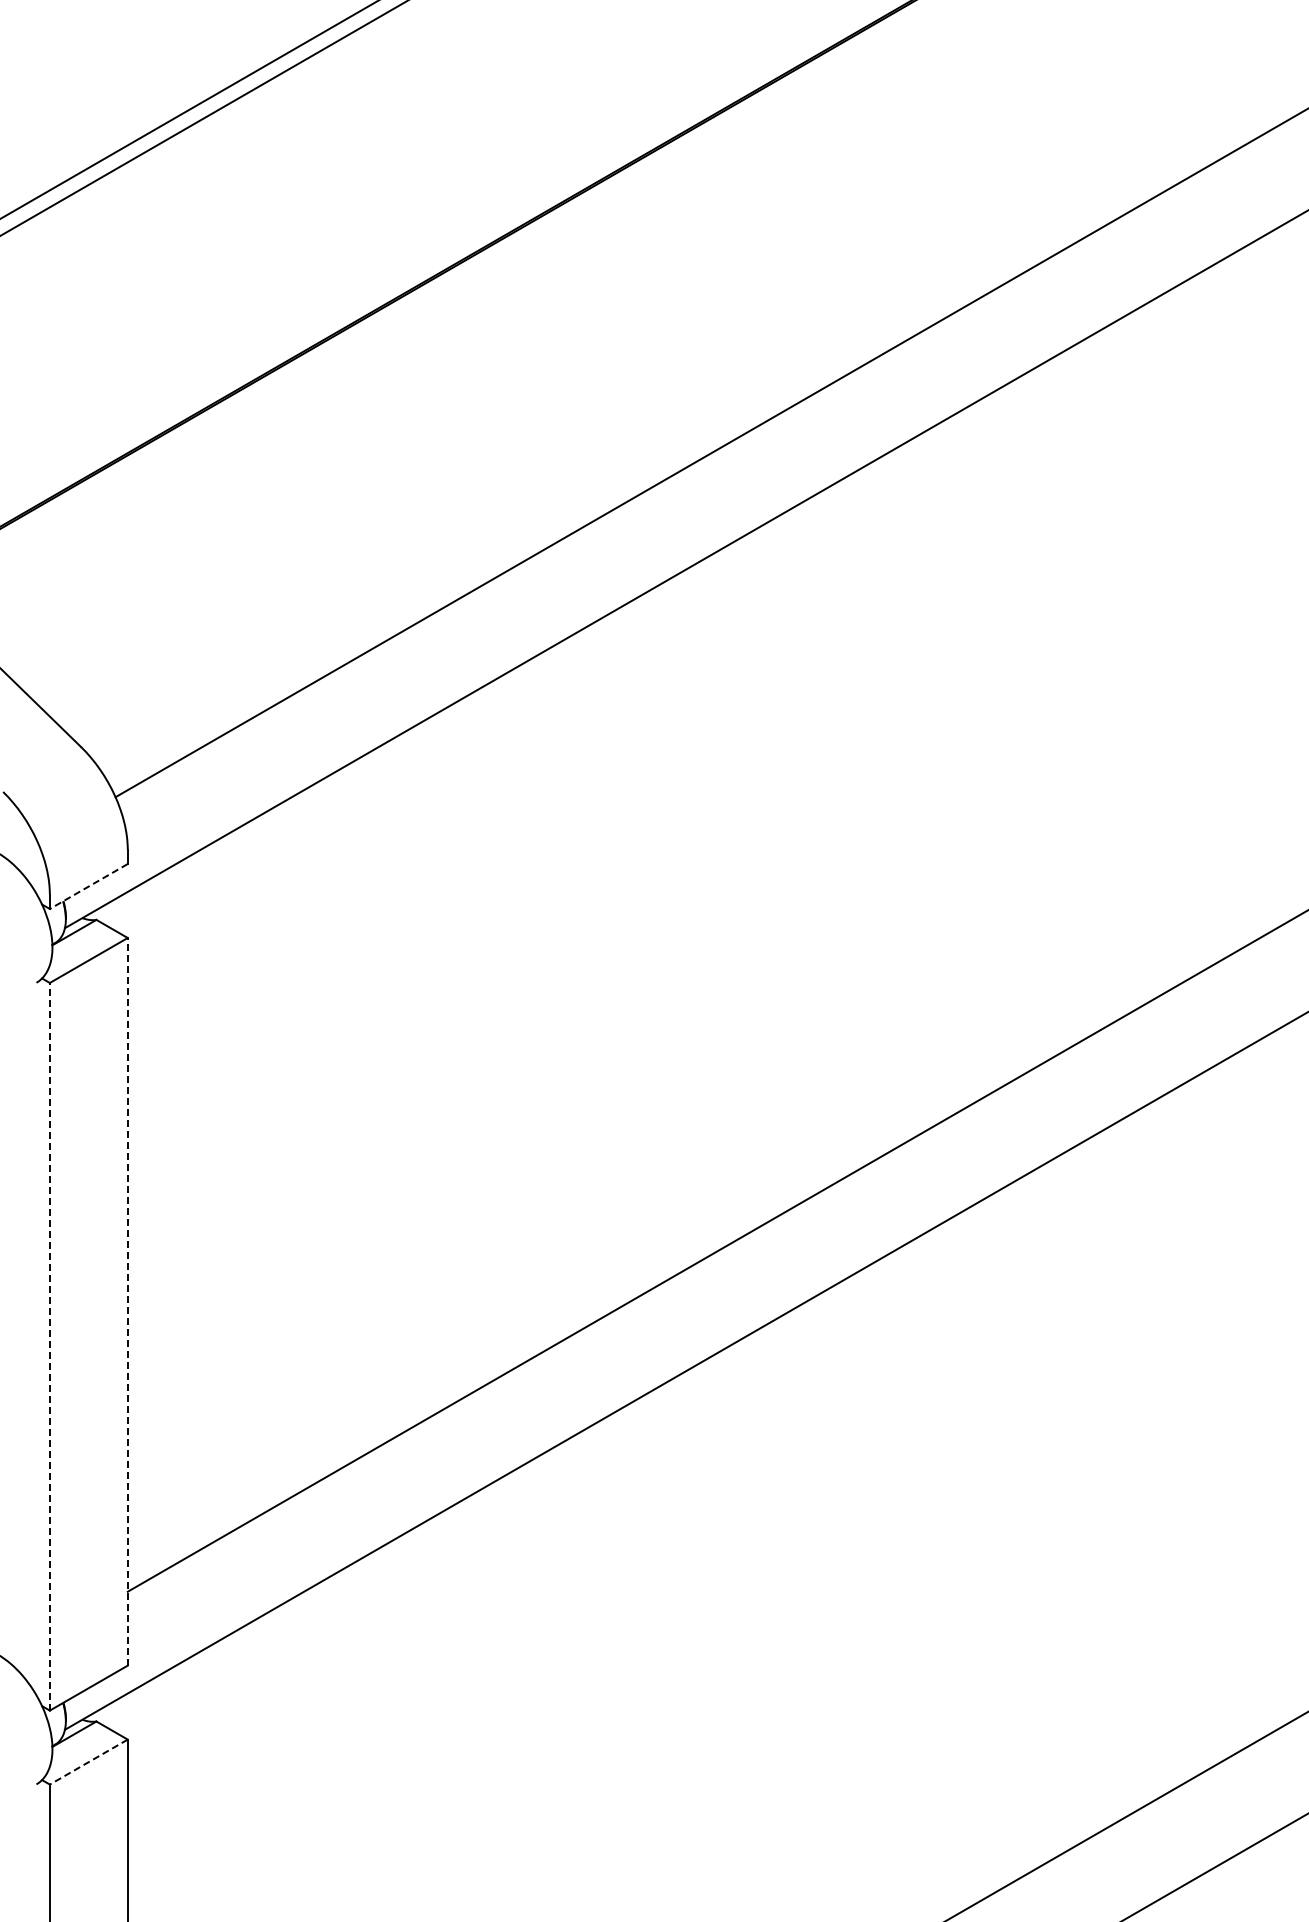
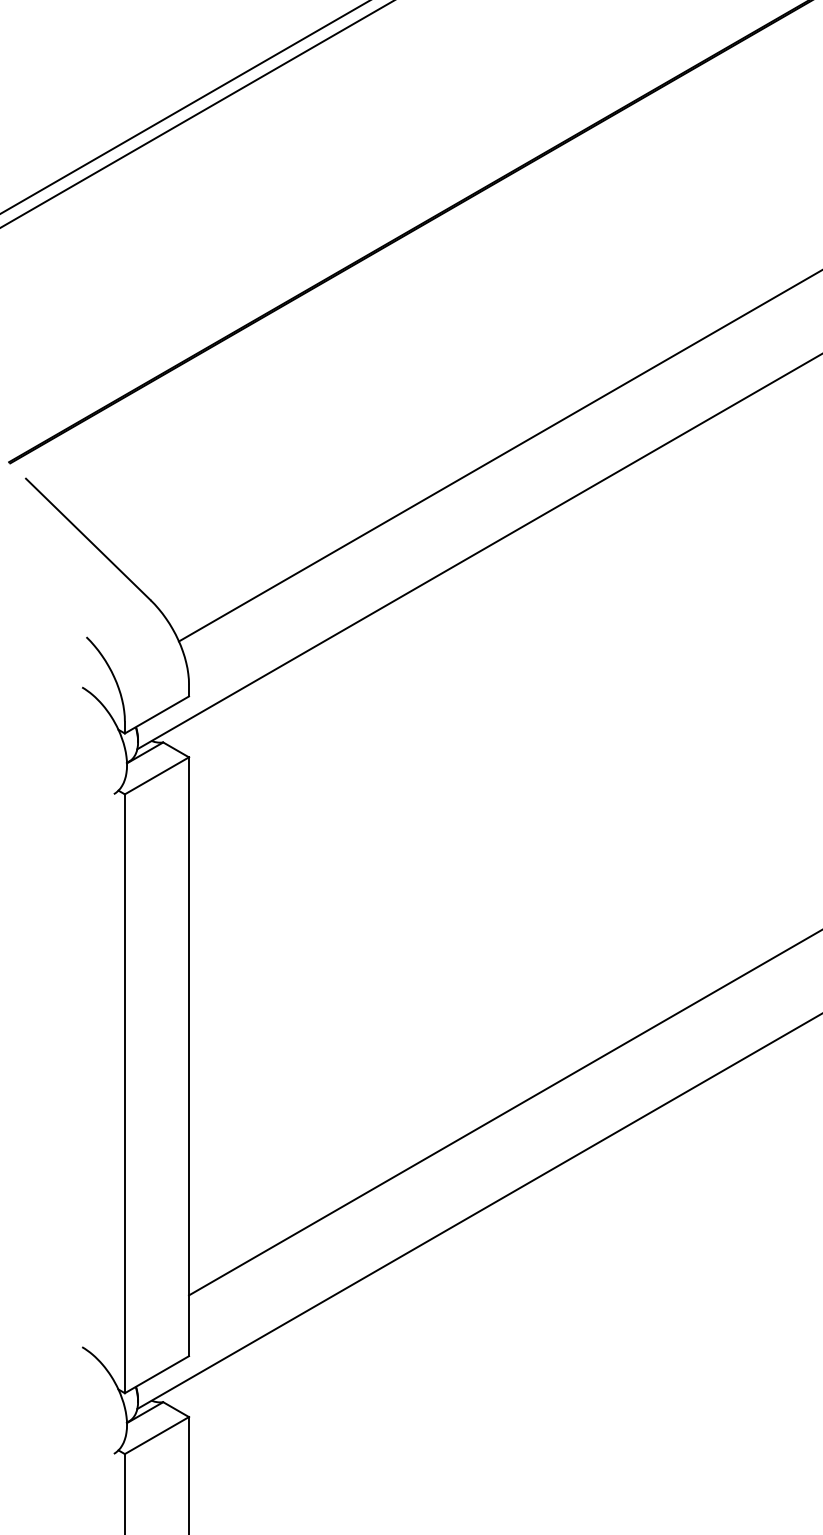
line: (88, 886) -> (156, 714), dashed -> solid
line: (127, 1301) -> (188, 1056), dashed -> solid
line: (49, 1346) -> (124, 1093), dashed -> solid
line: (88, 1762) -> (156, 1435), dashed -> solid

